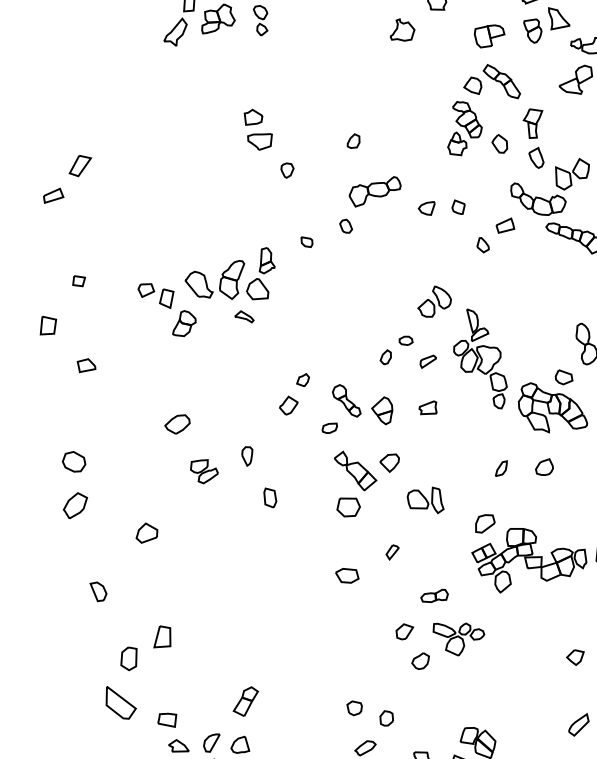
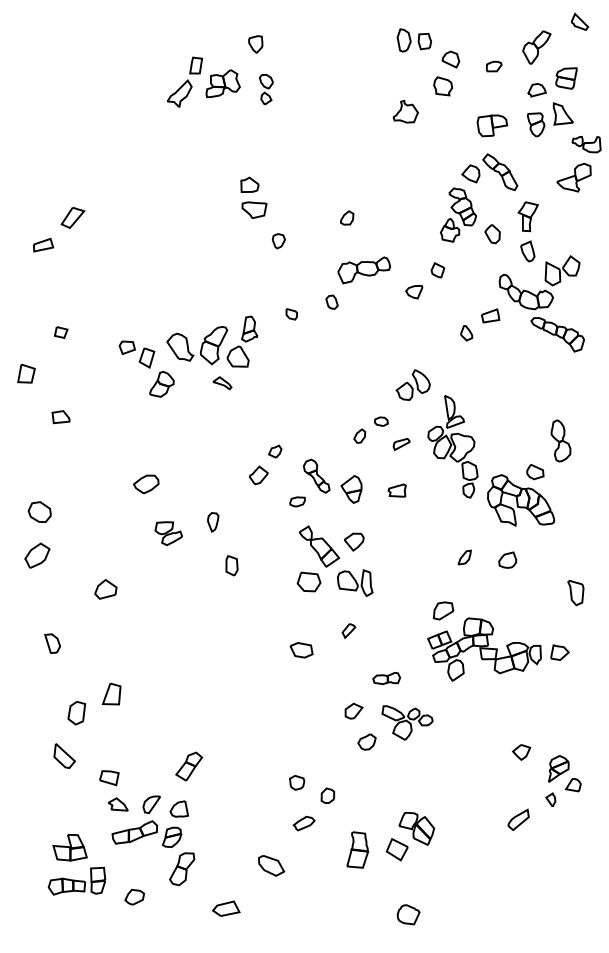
part: (458, 207) -> (437, 270), moved
part: (425, 501) -> (355, 583), moved
part: (120, 702) -> (64, 755), size x0.71

